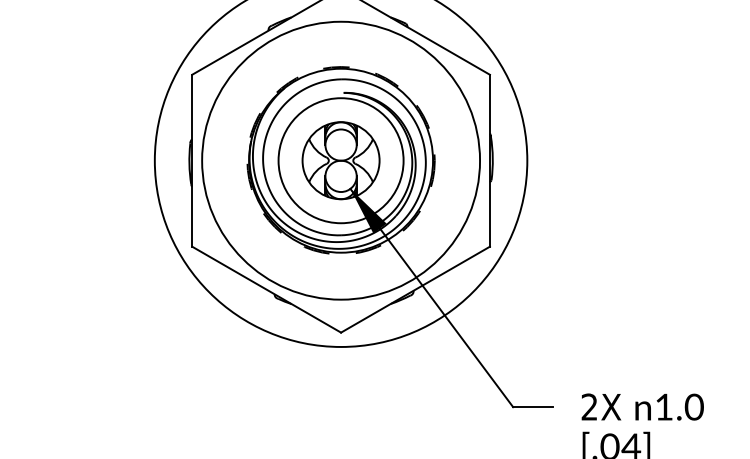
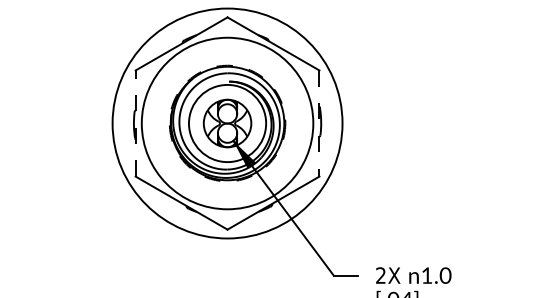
line: (191, 160) -> (135, 123), solid -> dashed
line: (490, 162) -> (319, 124), solid -> dashed

